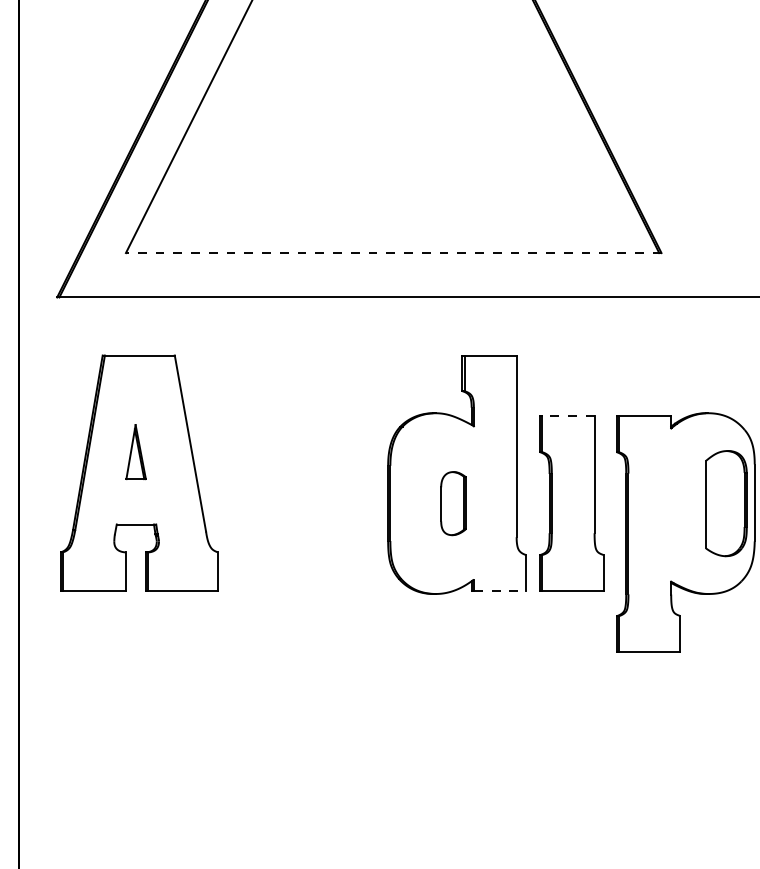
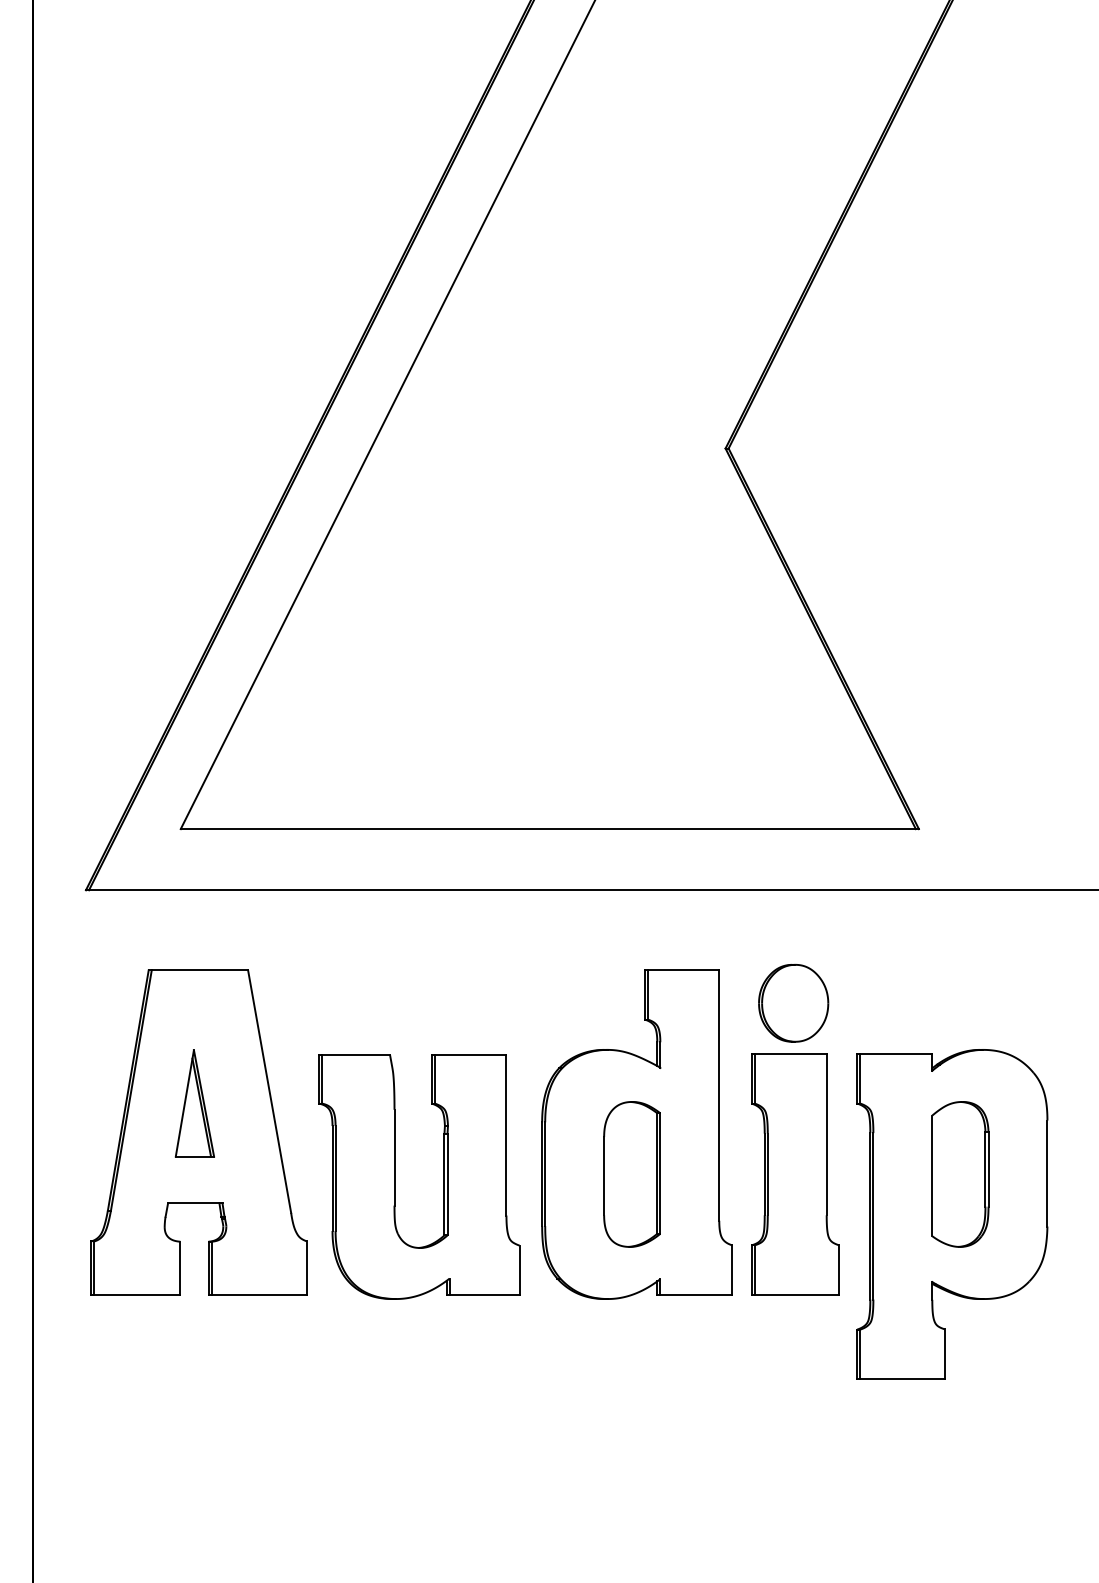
line: (393, 253) -> (549, 829), dashed -> solid
part: (570, 379) -> (793, 1003), added
line: (568, 416) -> (790, 1054), dashed -> solid
part: (135, 452) -> (194, 1103), size x1.43
part: (452, 503) -> (631, 1174), size x1.67
part: (726, 503) -> (960, 1174), moved
part: (281, 505) -> (395, 1176), added
line: (500, 590) -> (696, 1294), dashed -> solid

